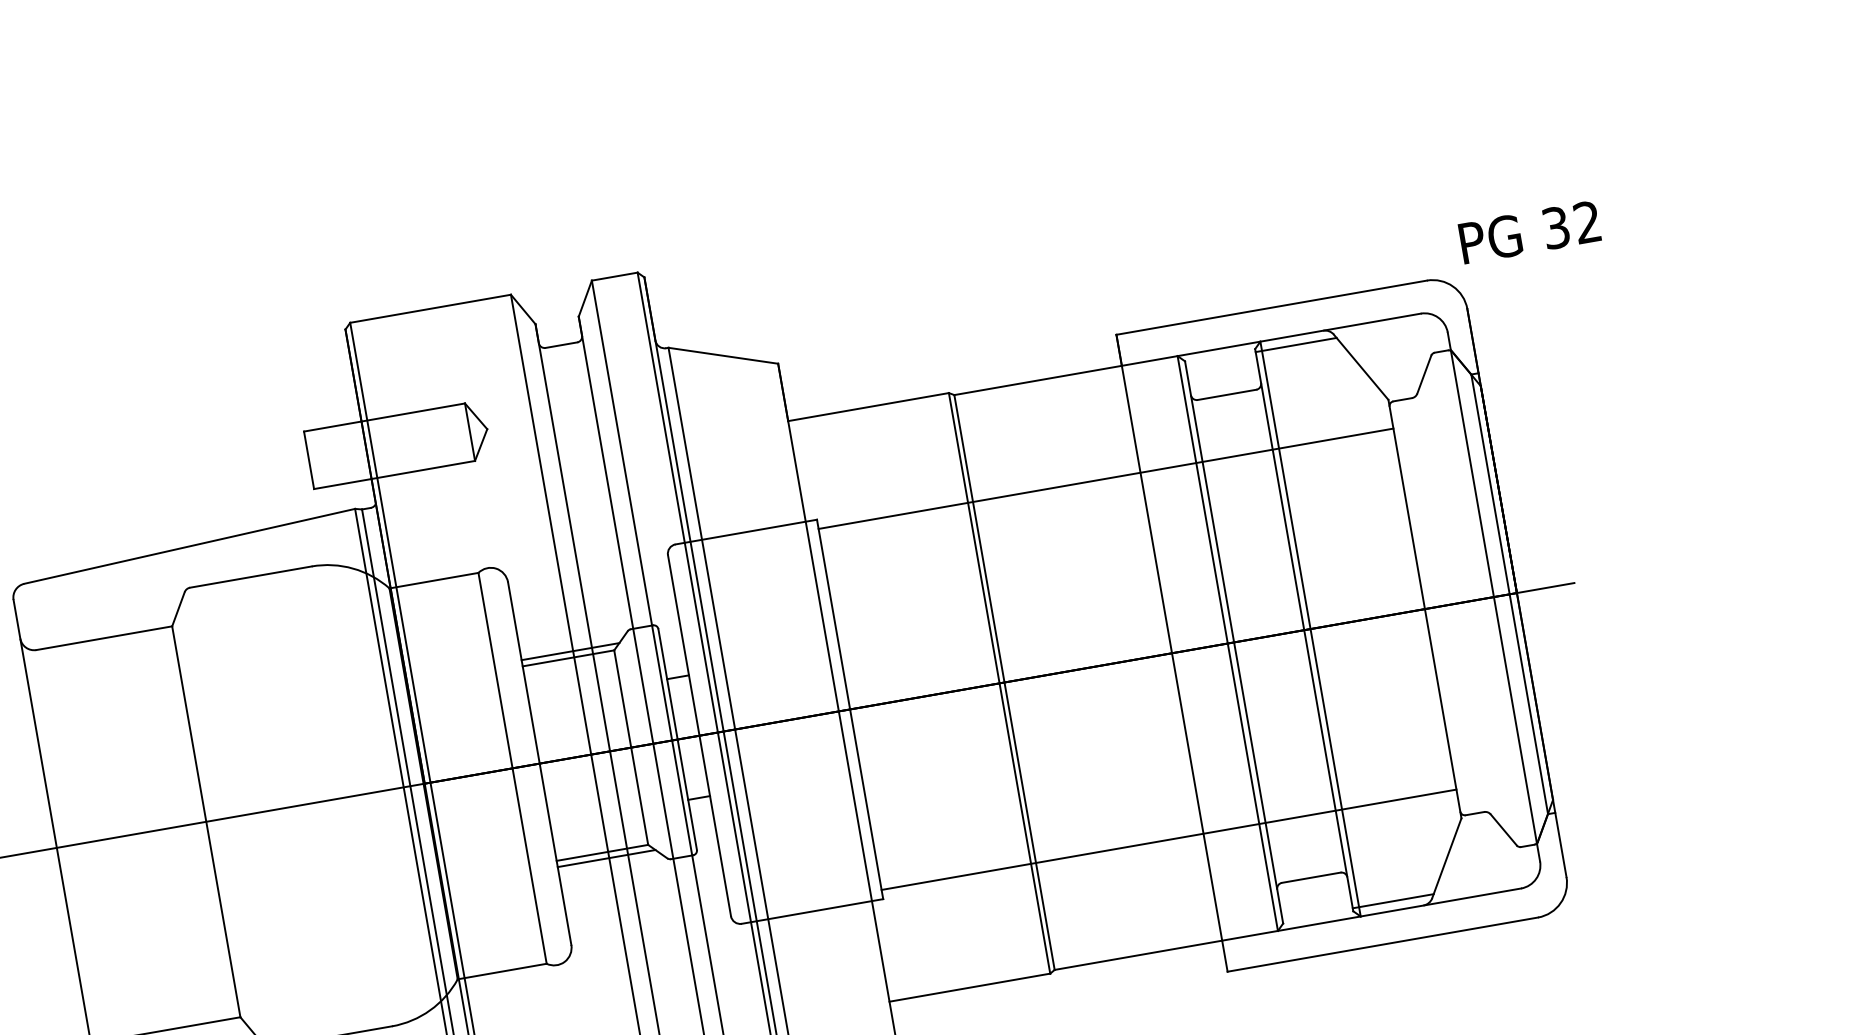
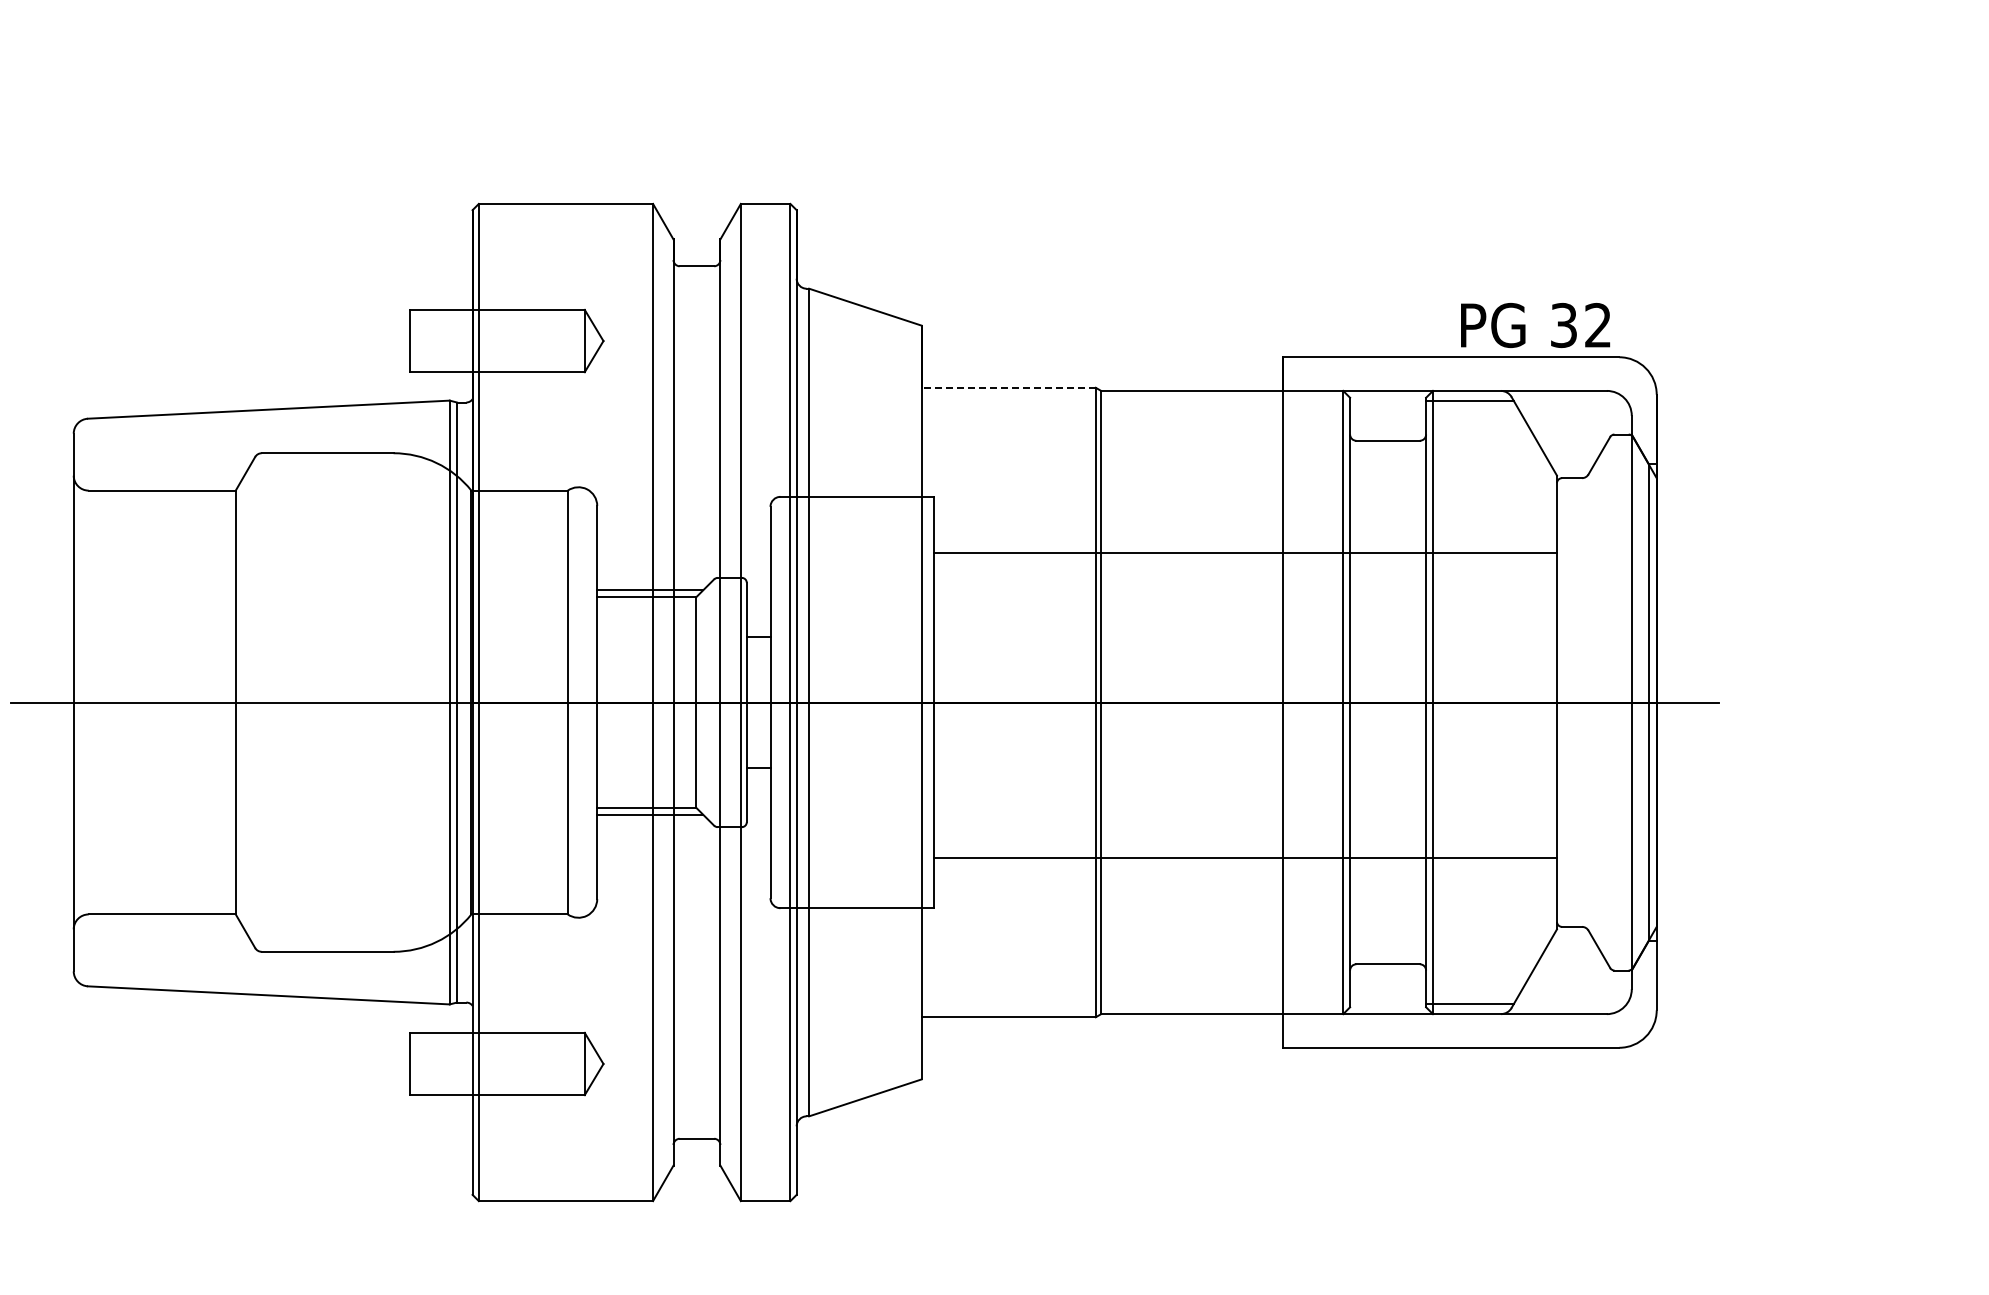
text: (1529, 232) -> (1535, 325), moved
line: (868, 406) -> (1008, 387), solid -> dashed
line: (1106, 478) -> (1245, 552), moved
line: (1169, 840) -> (1245, 858), moved

